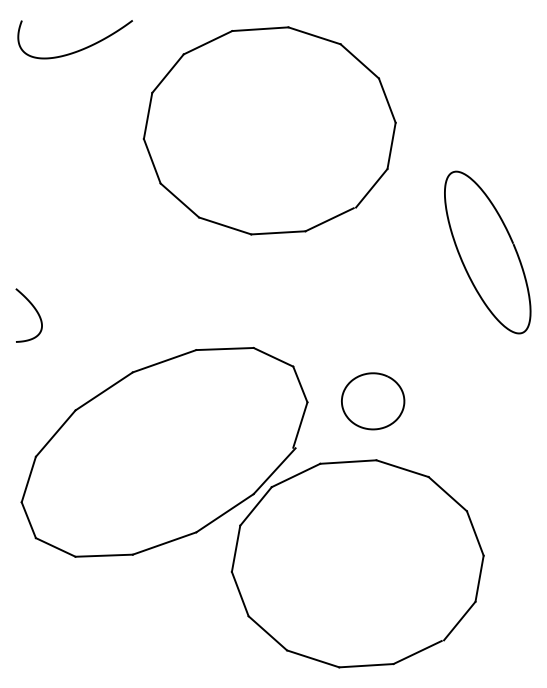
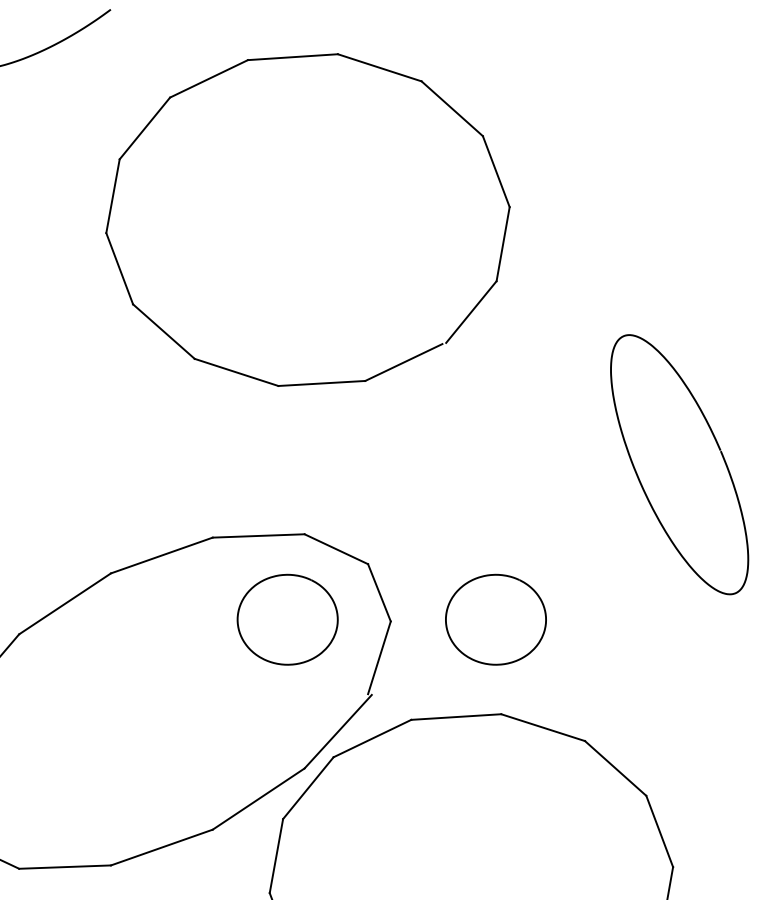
part: (269, 130) -> (307, 219), moved
curve: (464, 263) -> (642, 482), moved
curve: (249, 427) -> (297, 661), added

